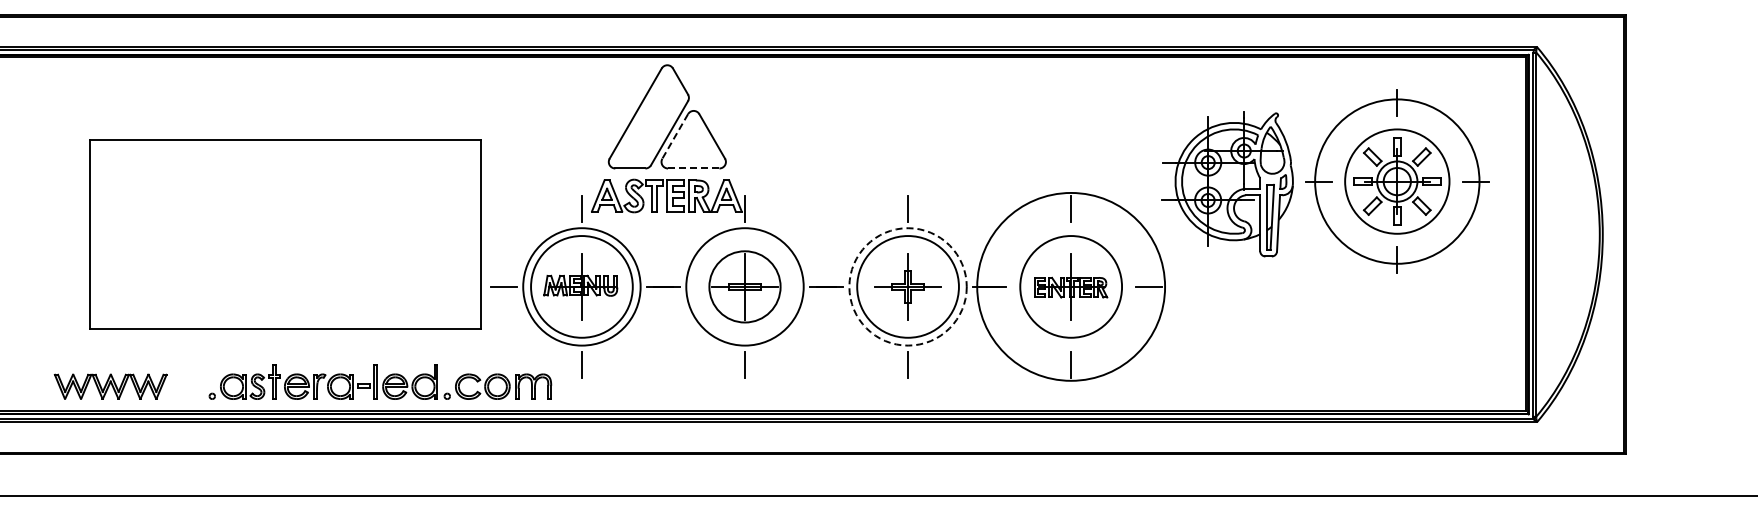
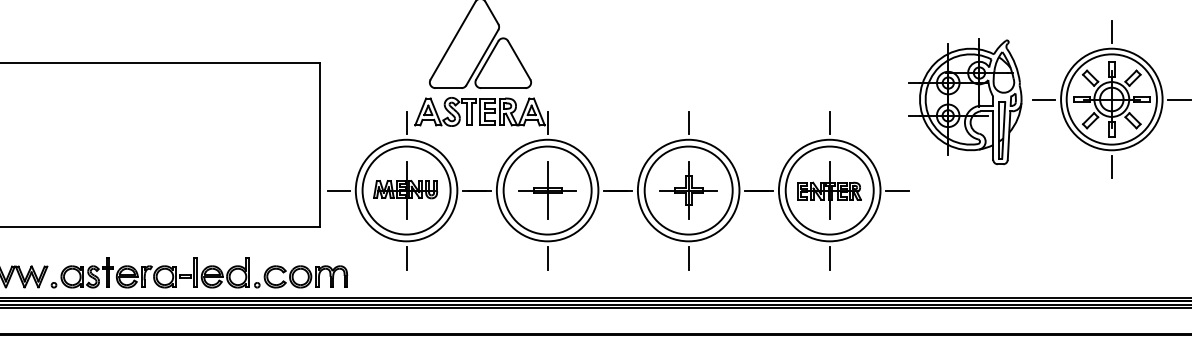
line: (675, 136) -> (487, 60), dashed -> solid
line: (693, 168) -> (503, 88), dashed -> solid
circle: (1397, 181) -> (1111, 99), size x0.71
circle: (744, 286) -> (547, 190), size x1.43
circle: (907, 286) -> (688, 190), dashed -> solid
circle: (1070, 286) -> (829, 190), size x0.62
part: (380, 381) -> (199, 272), moved

